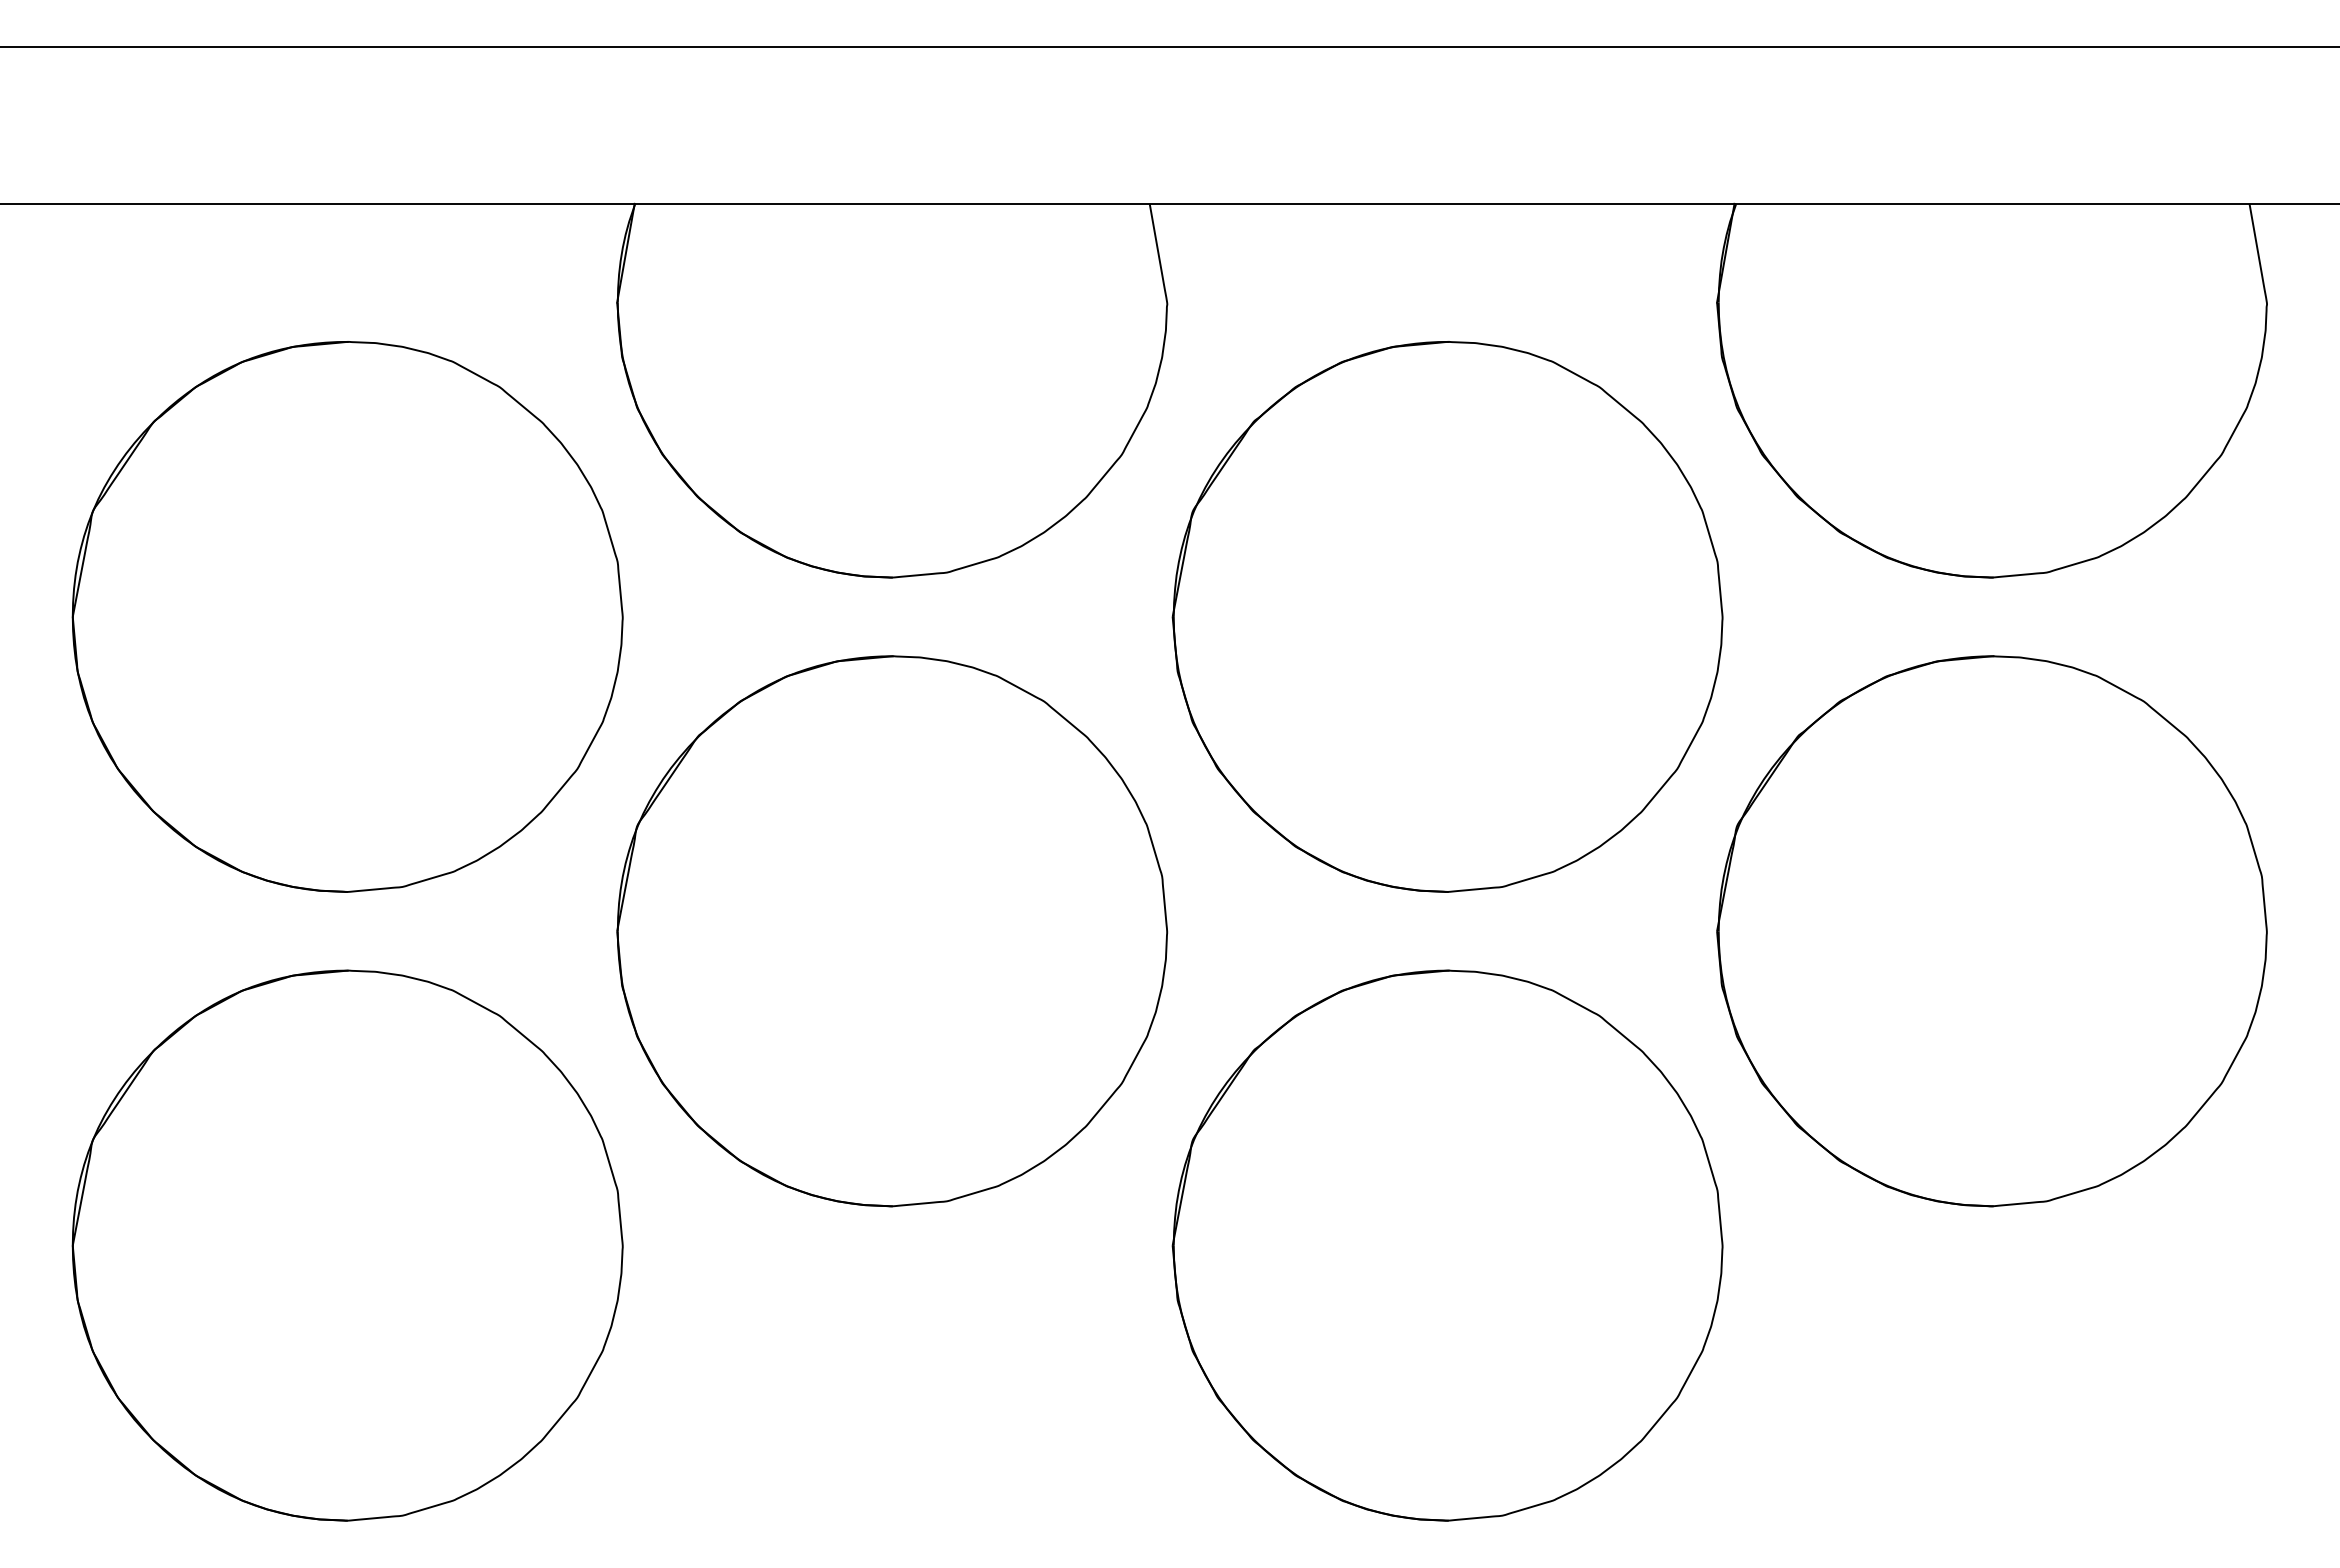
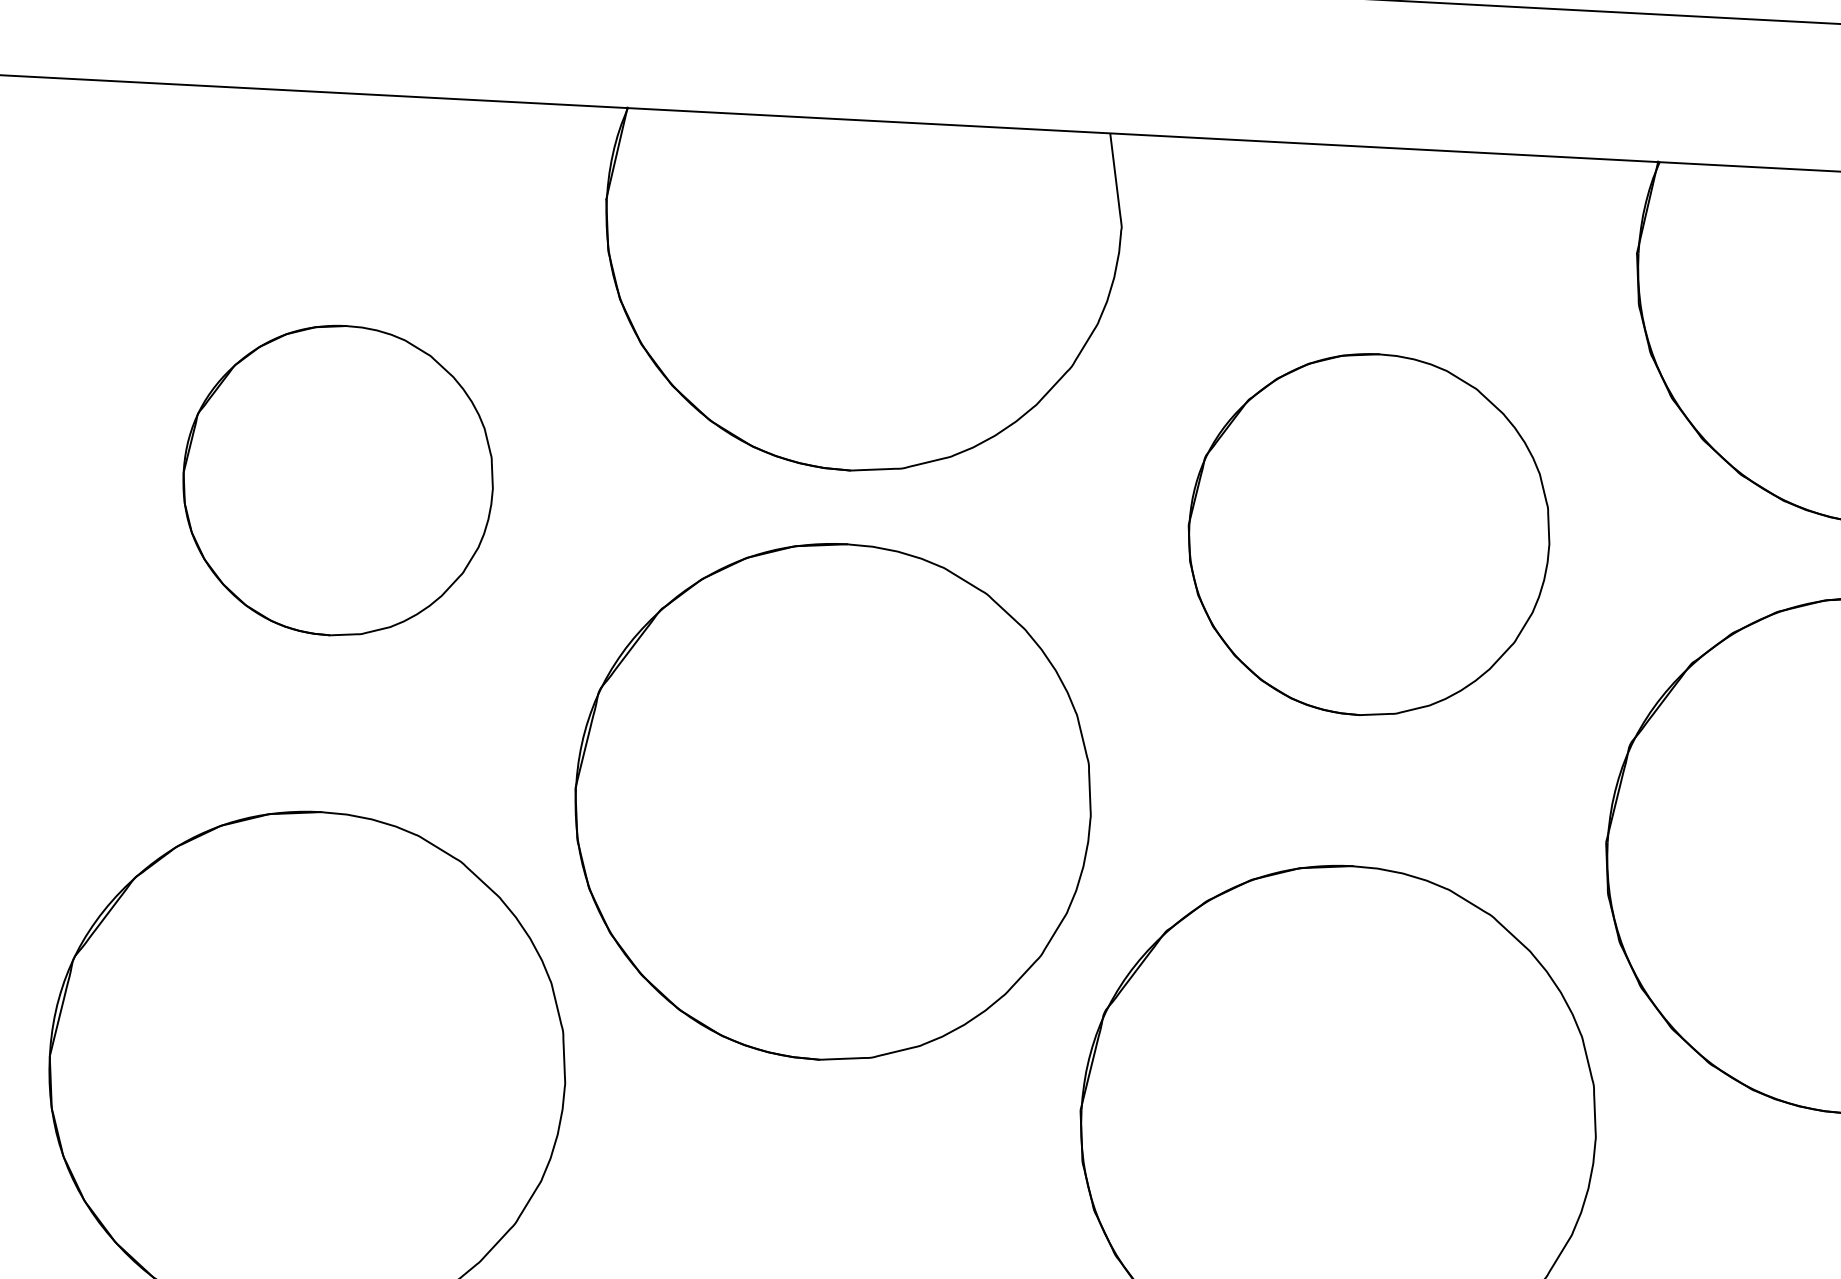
part: (347, 616) -> (338, 480), size x0.6
part: (1447, 616) -> (1368, 534), size x0.7

